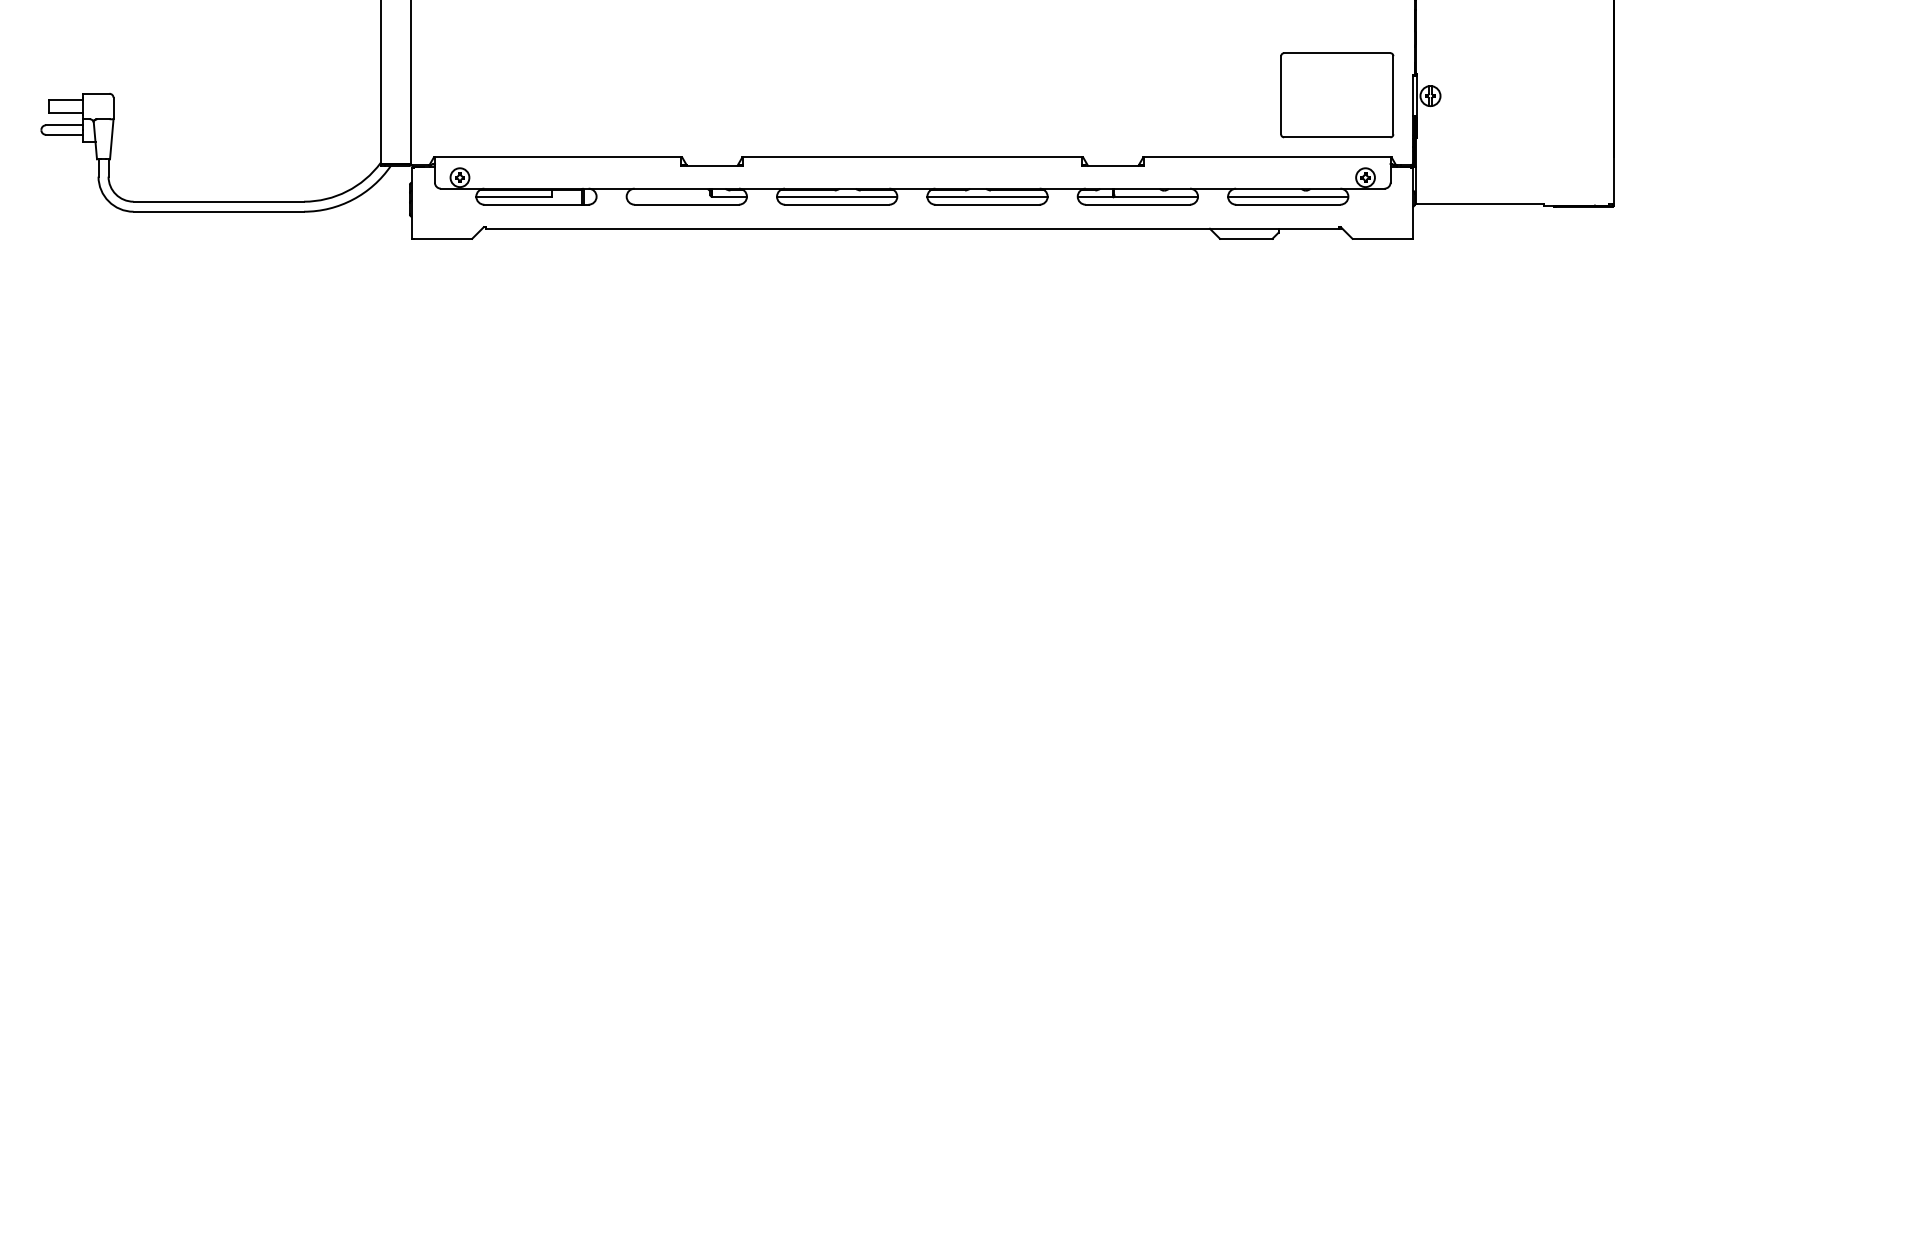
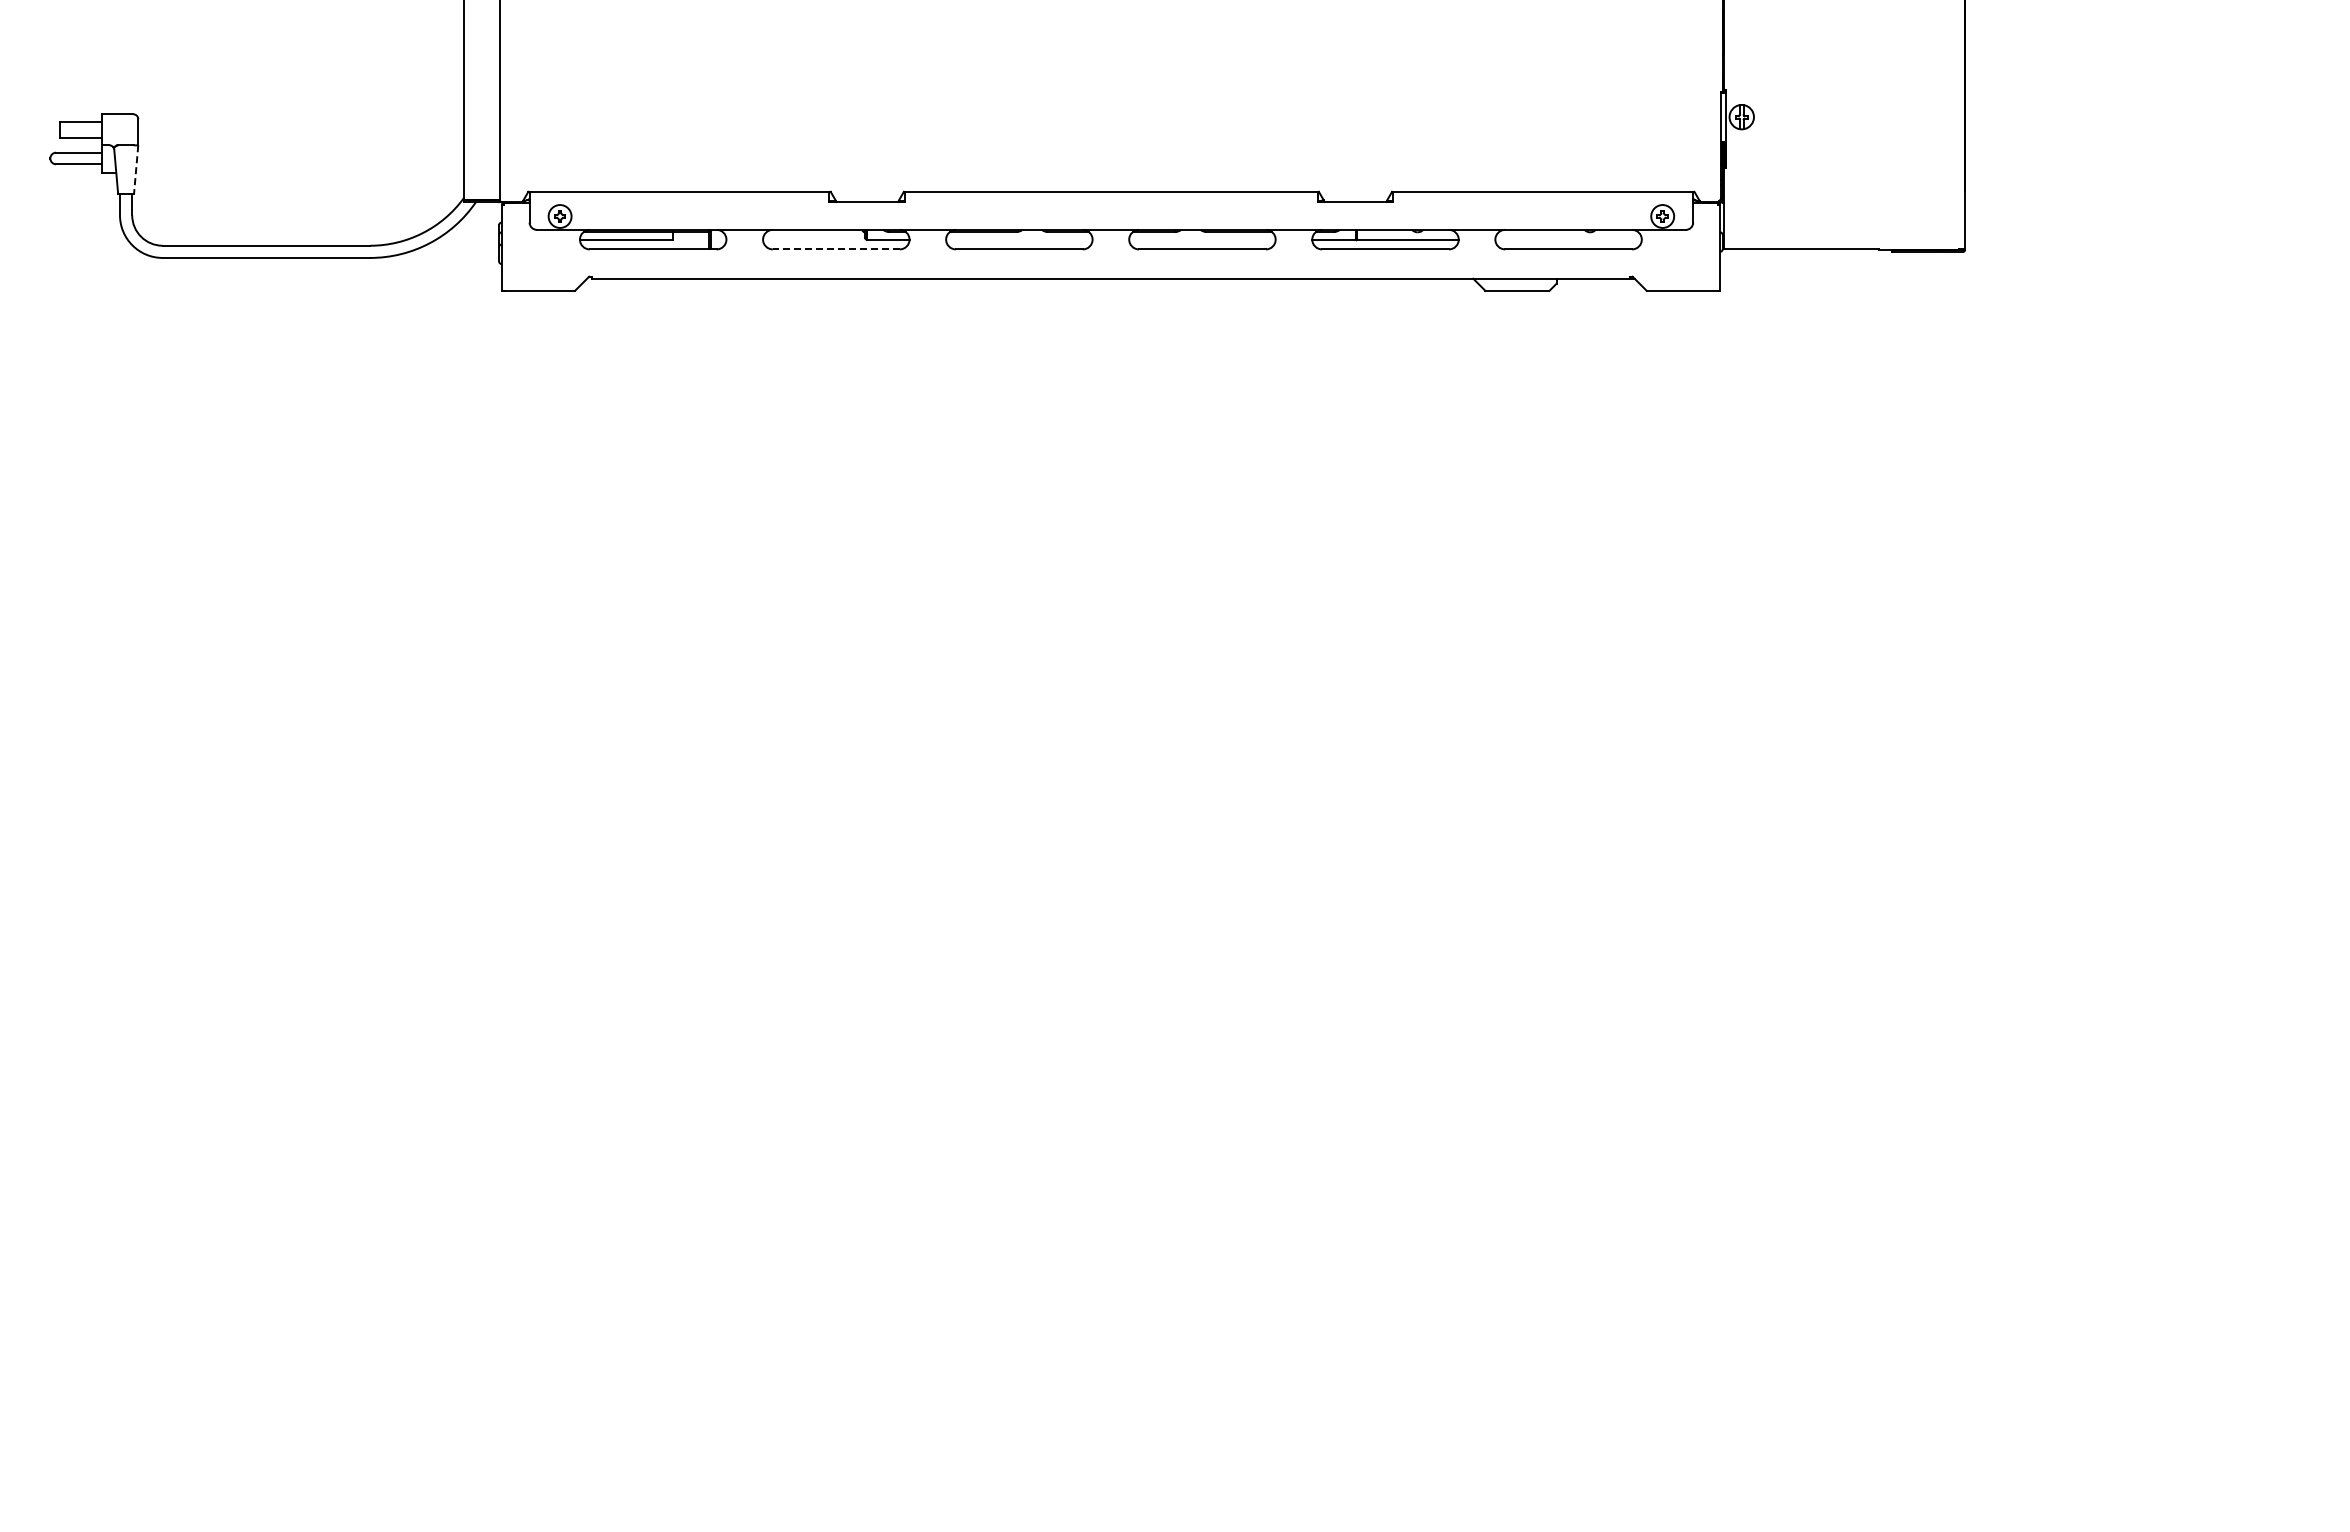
part: (1337, 95) -> (1628, 116), removed
line: (112, 139) -> (136, 169), solid -> dashed
line: (837, 196) -> (1019, 239), removed
line: (987, 196) -> (1202, 239), removed
line: (1288, 196) -> (1568, 239), removed
line: (686, 204) -> (835, 249), solid -> dashed

